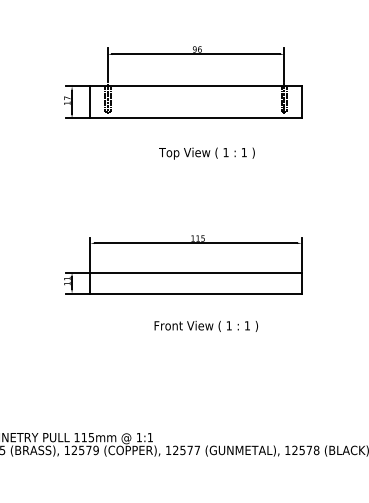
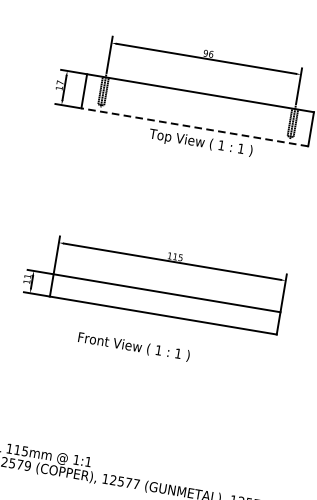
line: (196, 118) -> (195, 127), solid -> dashed
text: (206, 153) -> (200, 142), moved
text: (205, 326) -> (133, 346), moved

